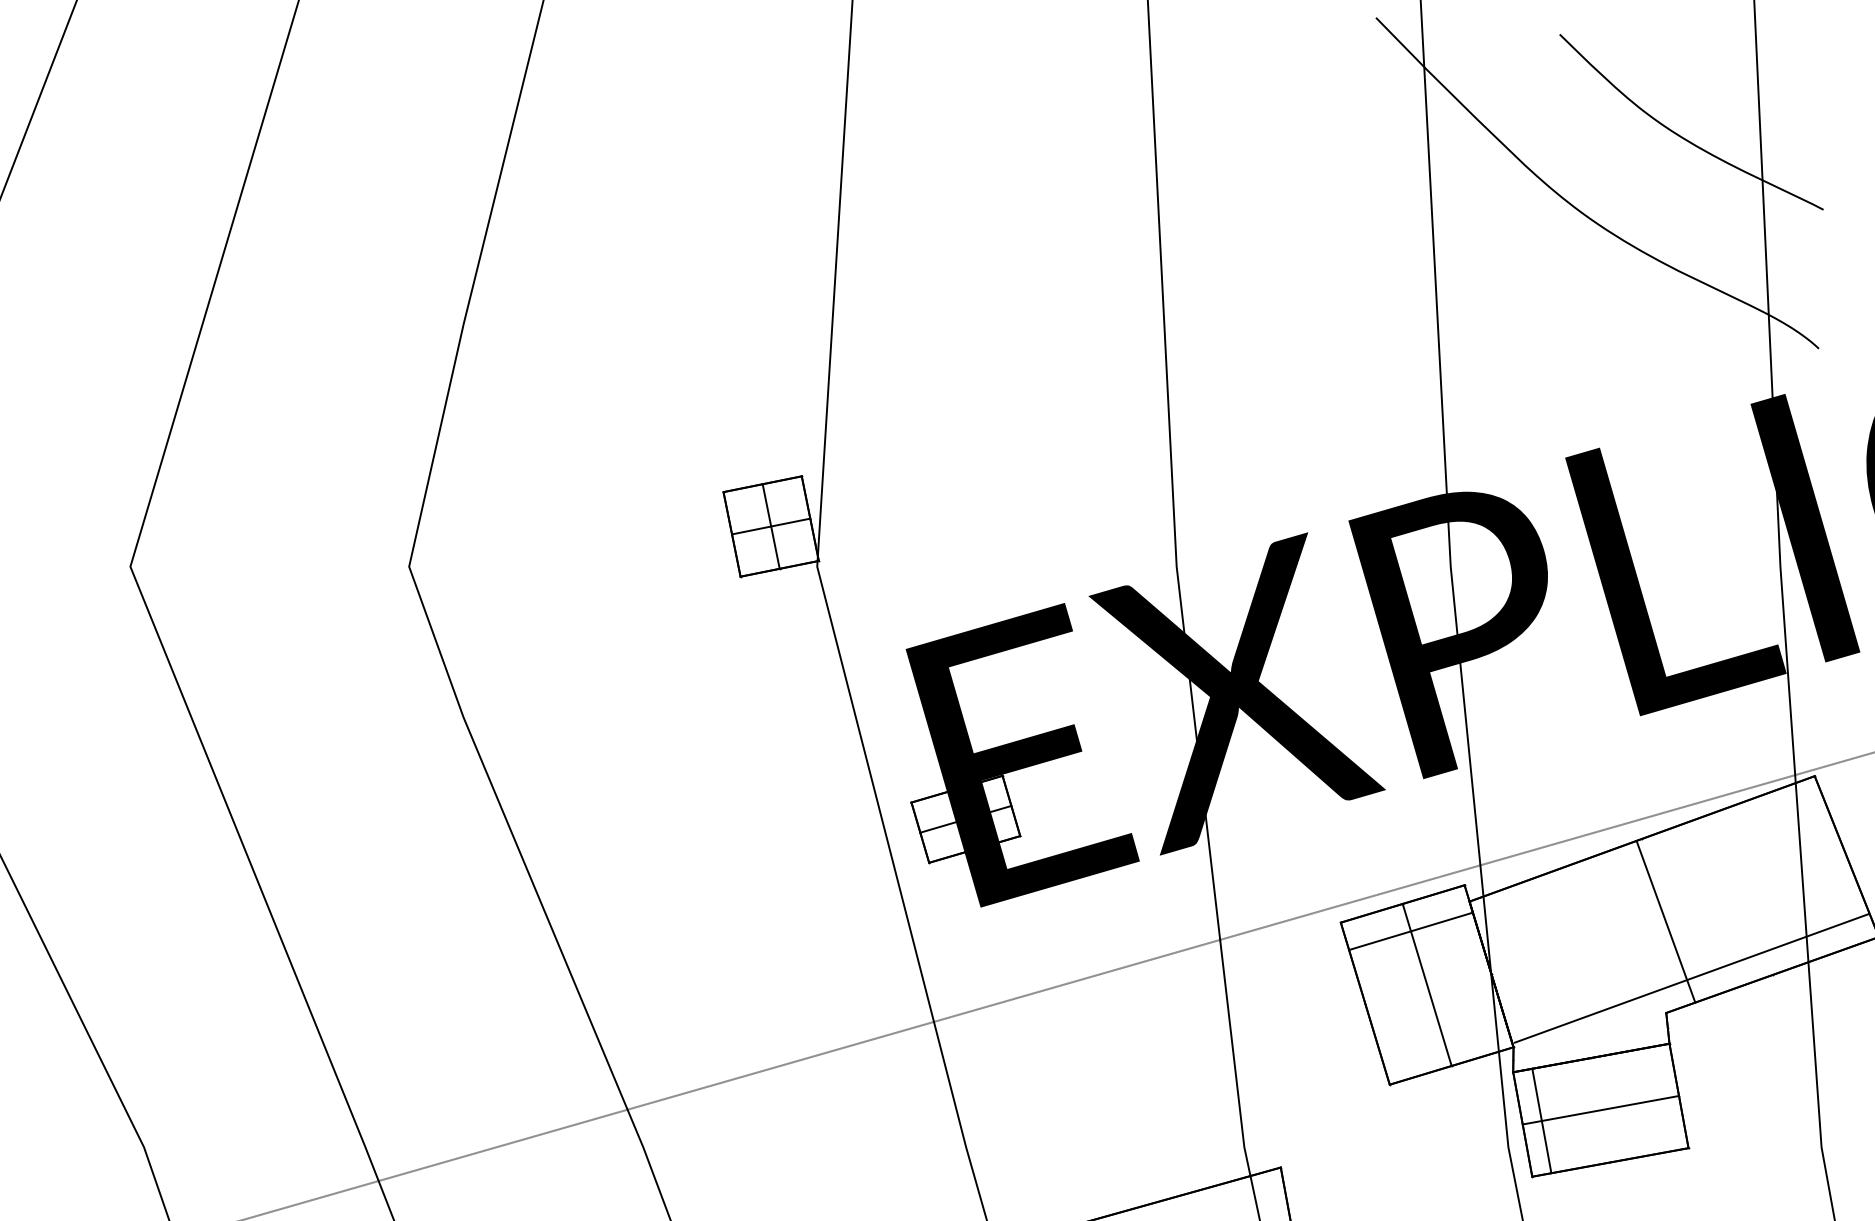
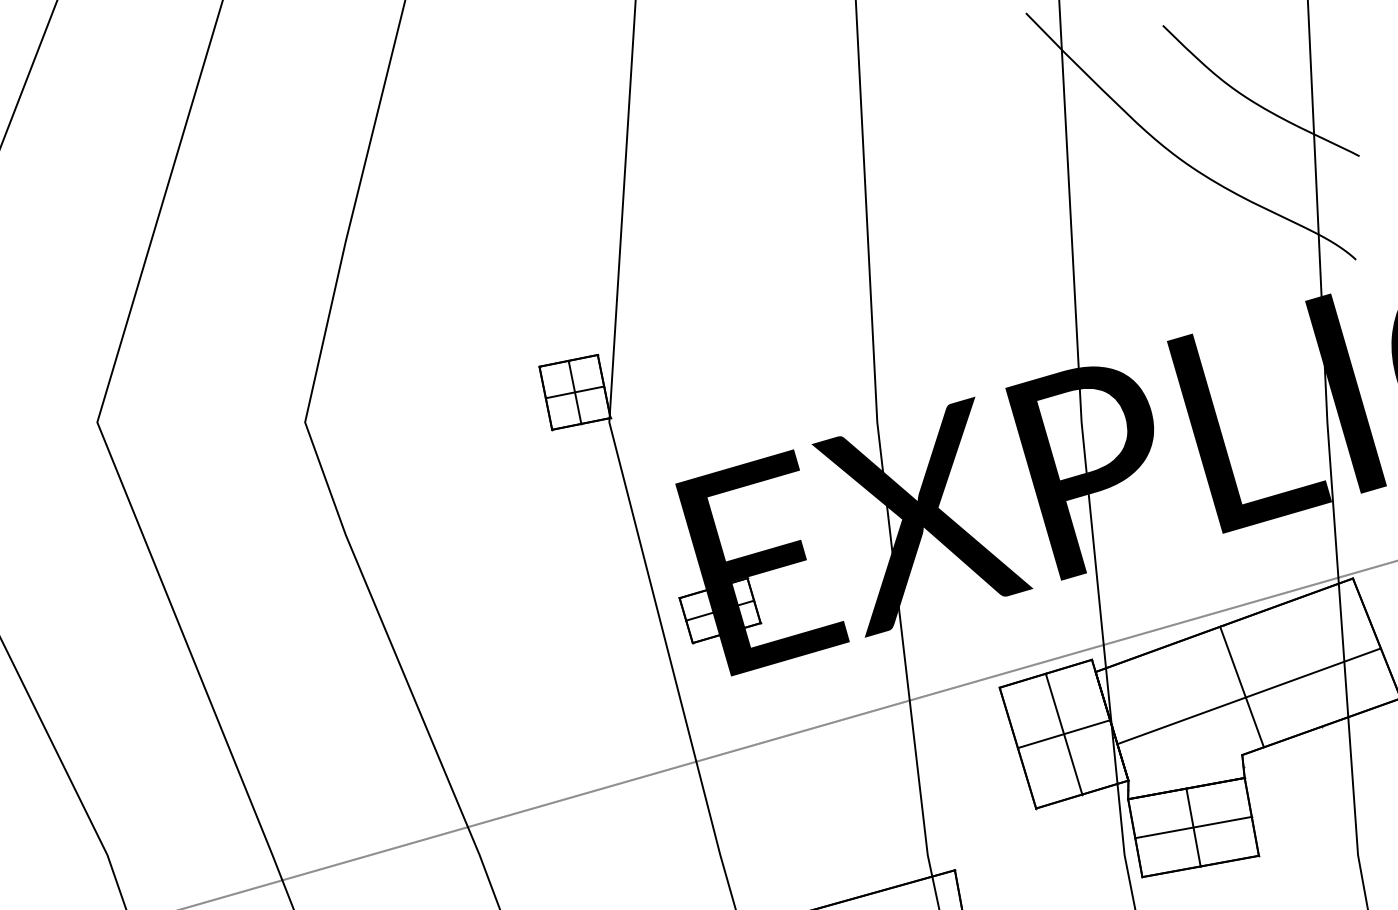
line: (1410, 931) -> (1063, 734), moved
line: (1690, 978) -> (1248, 696), moved
line: (1541, 1120) -> (1193, 827), moved

